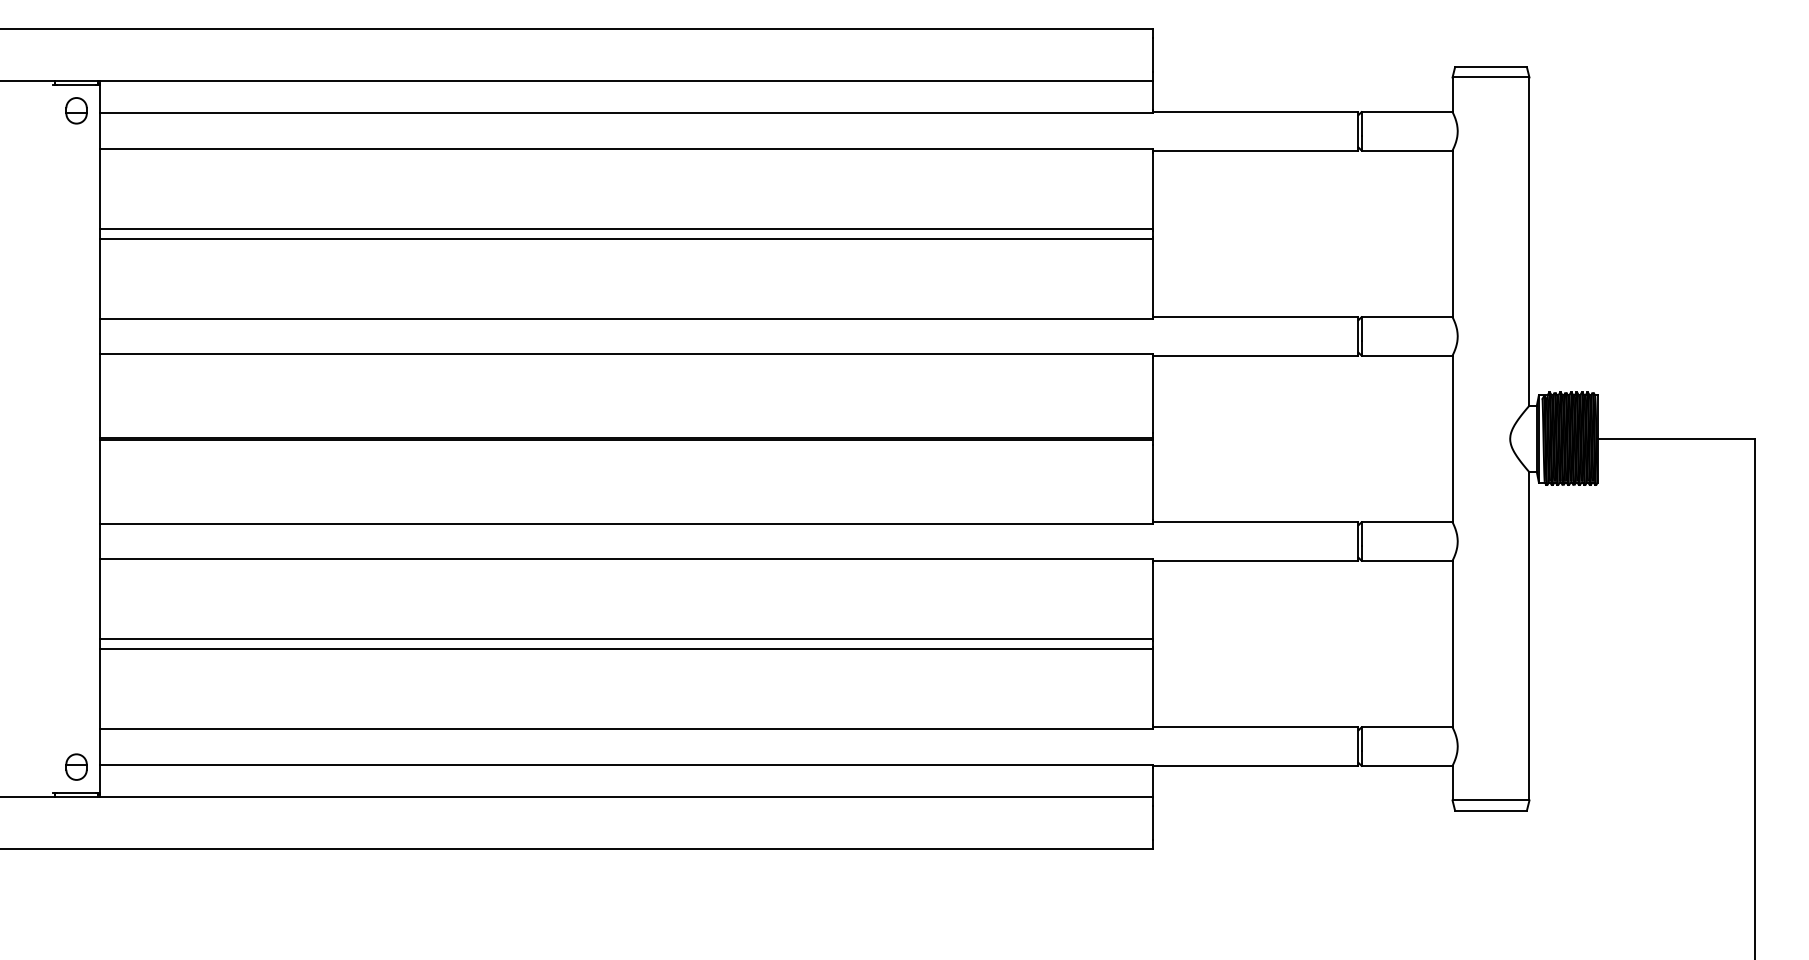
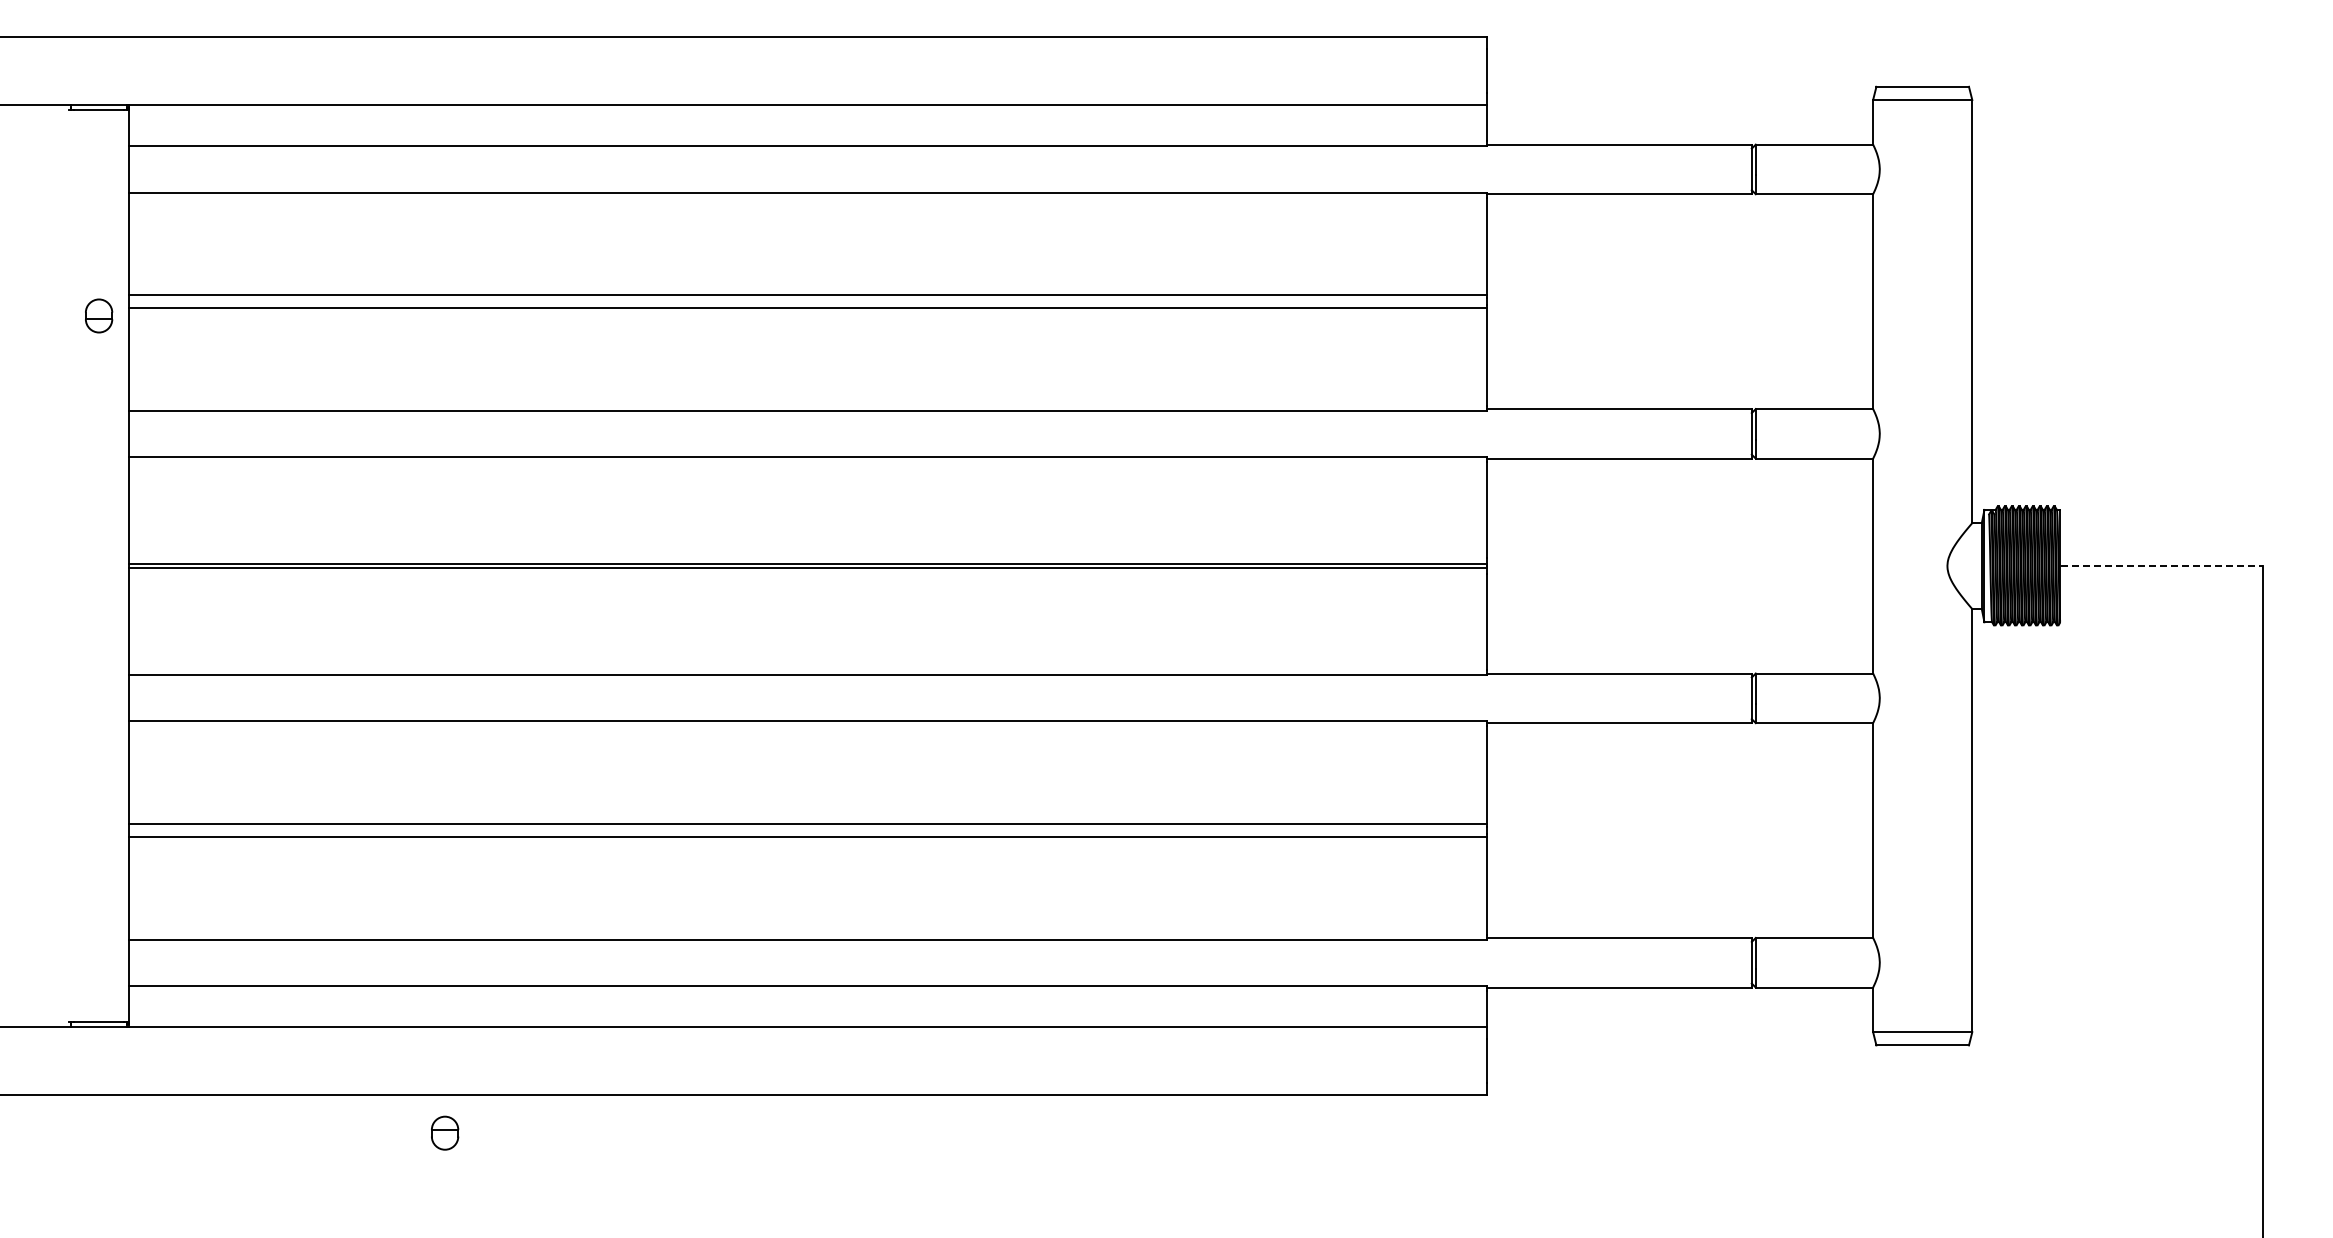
part: (76, 110) -> (99, 315), moved
line: (1676, 439) -> (2162, 566), solid -> dashed
part: (76, 766) -> (445, 1132), moved

